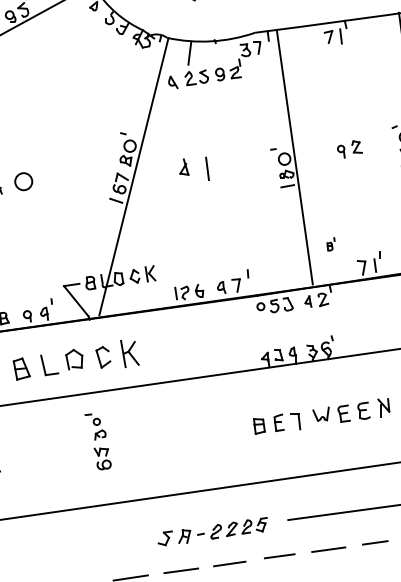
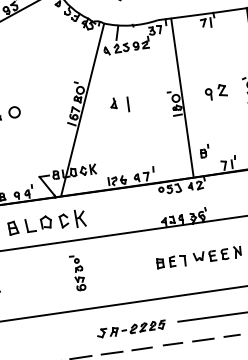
part: (349, 149) -> (216, 92), size x1.43
part: (330, 243) -> (204, 150), size x1.67
part: (97, 442) -> (77, 273), moved

